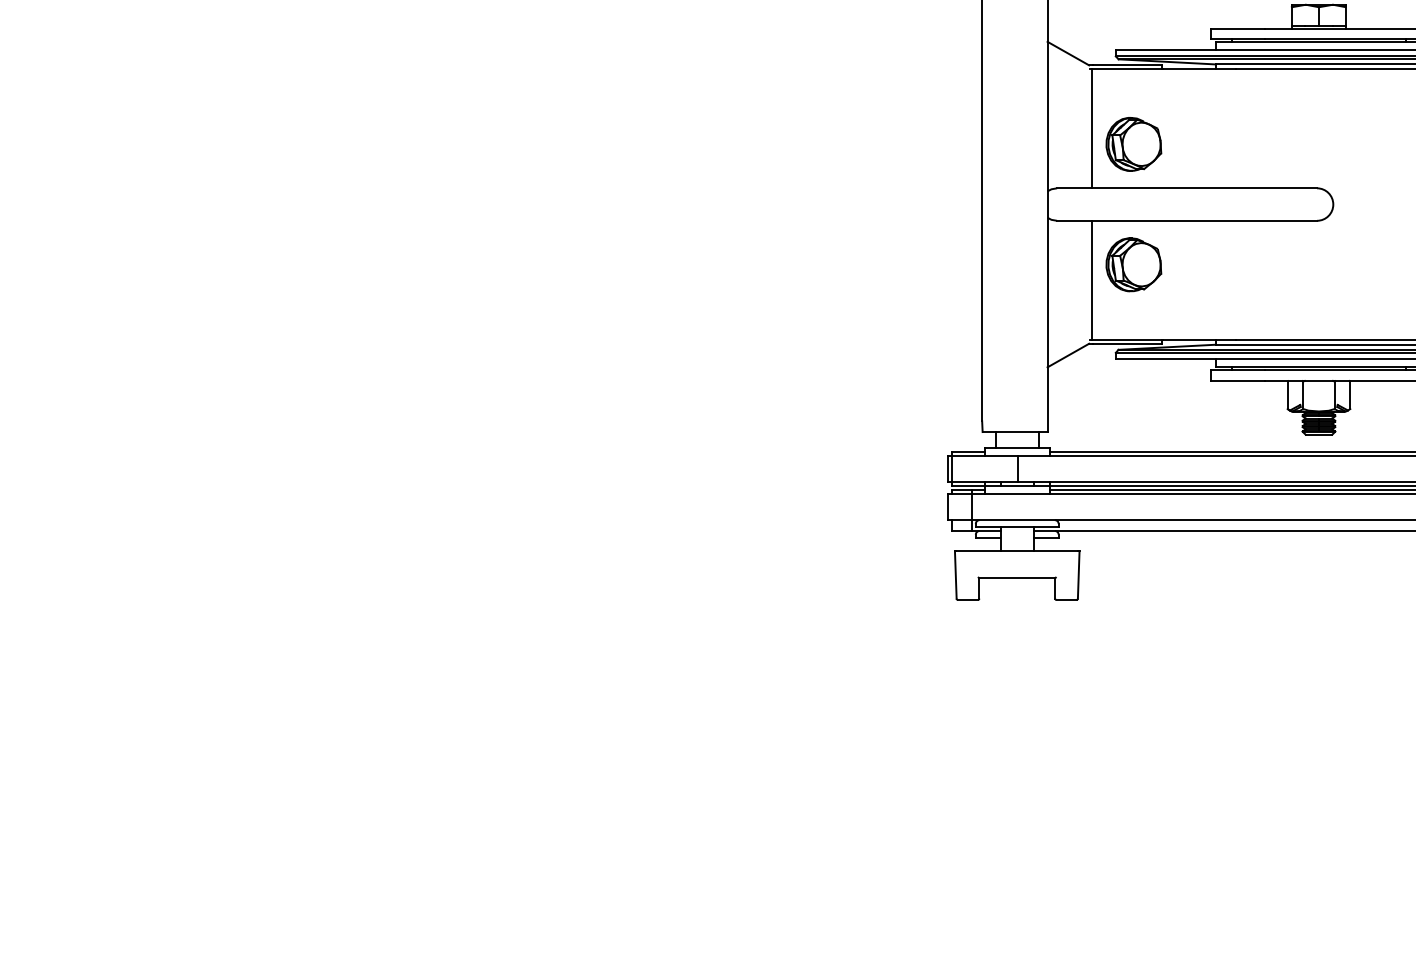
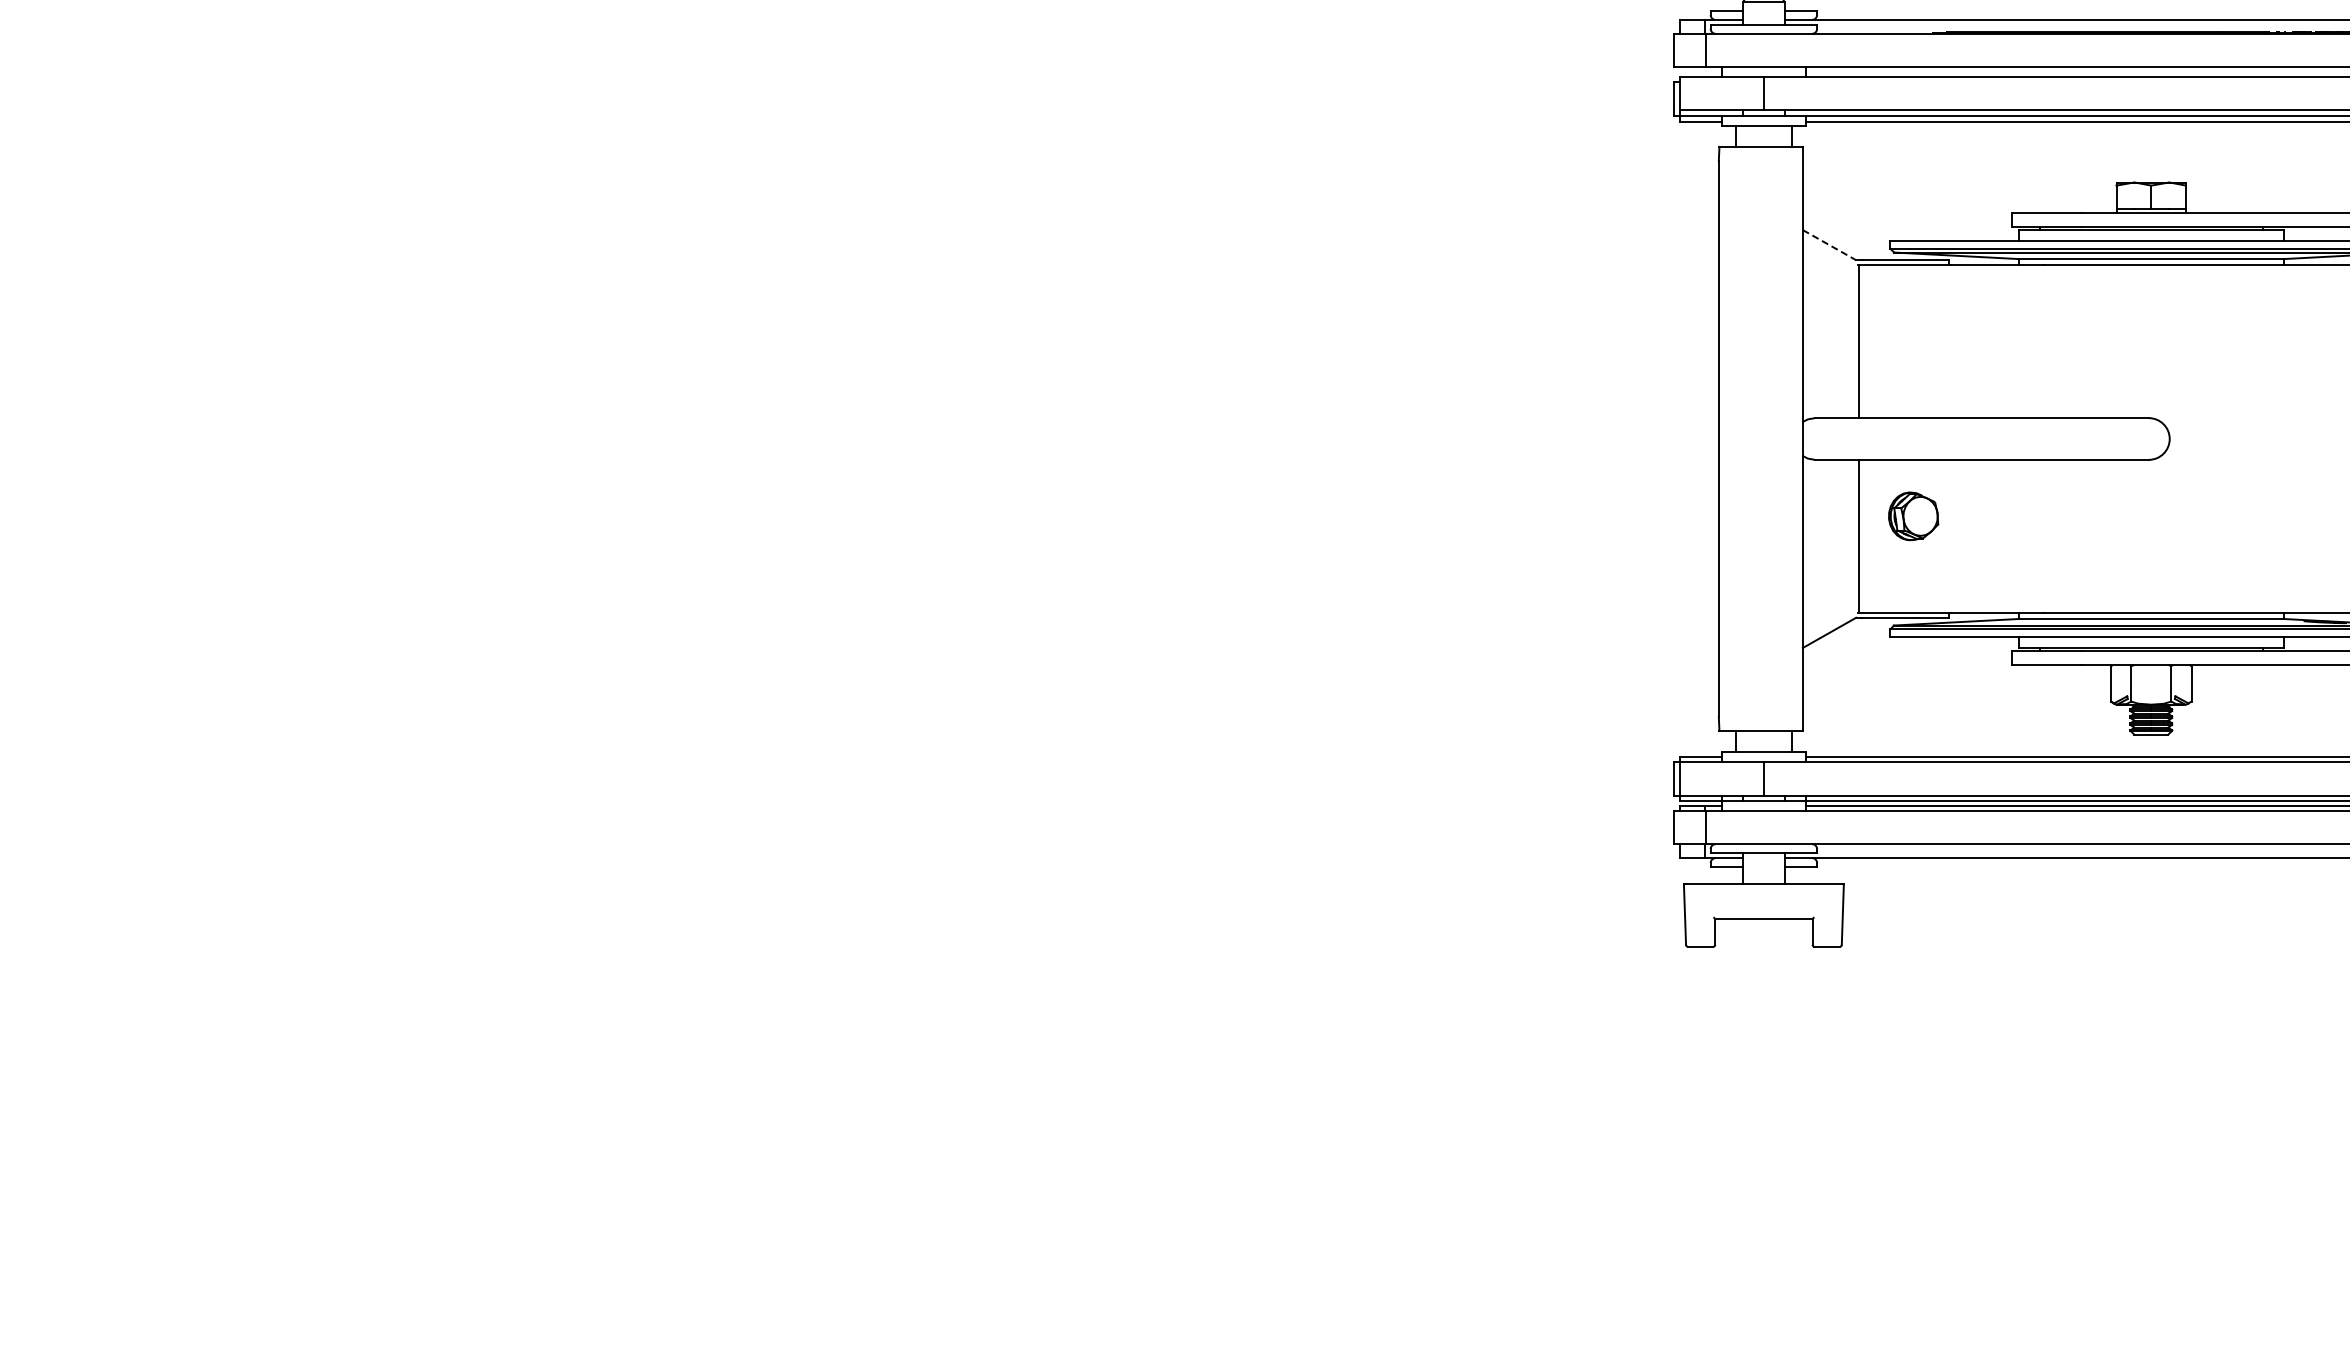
line: (1068, 53) -> (1829, 245), solid -> dashed
part: (1133, 144) -> (1913, 361), removed
part: (1133, 264) -> (1913, 516), size x0.7

